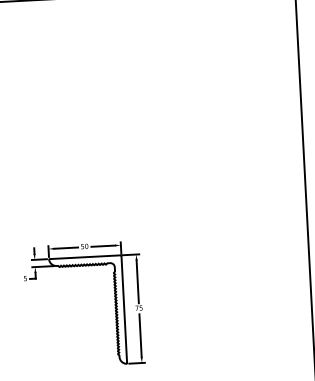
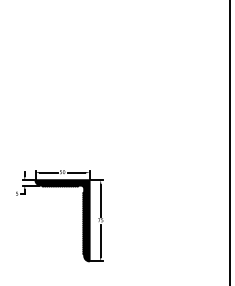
fill: (88, 311) -> (62, 220), added

